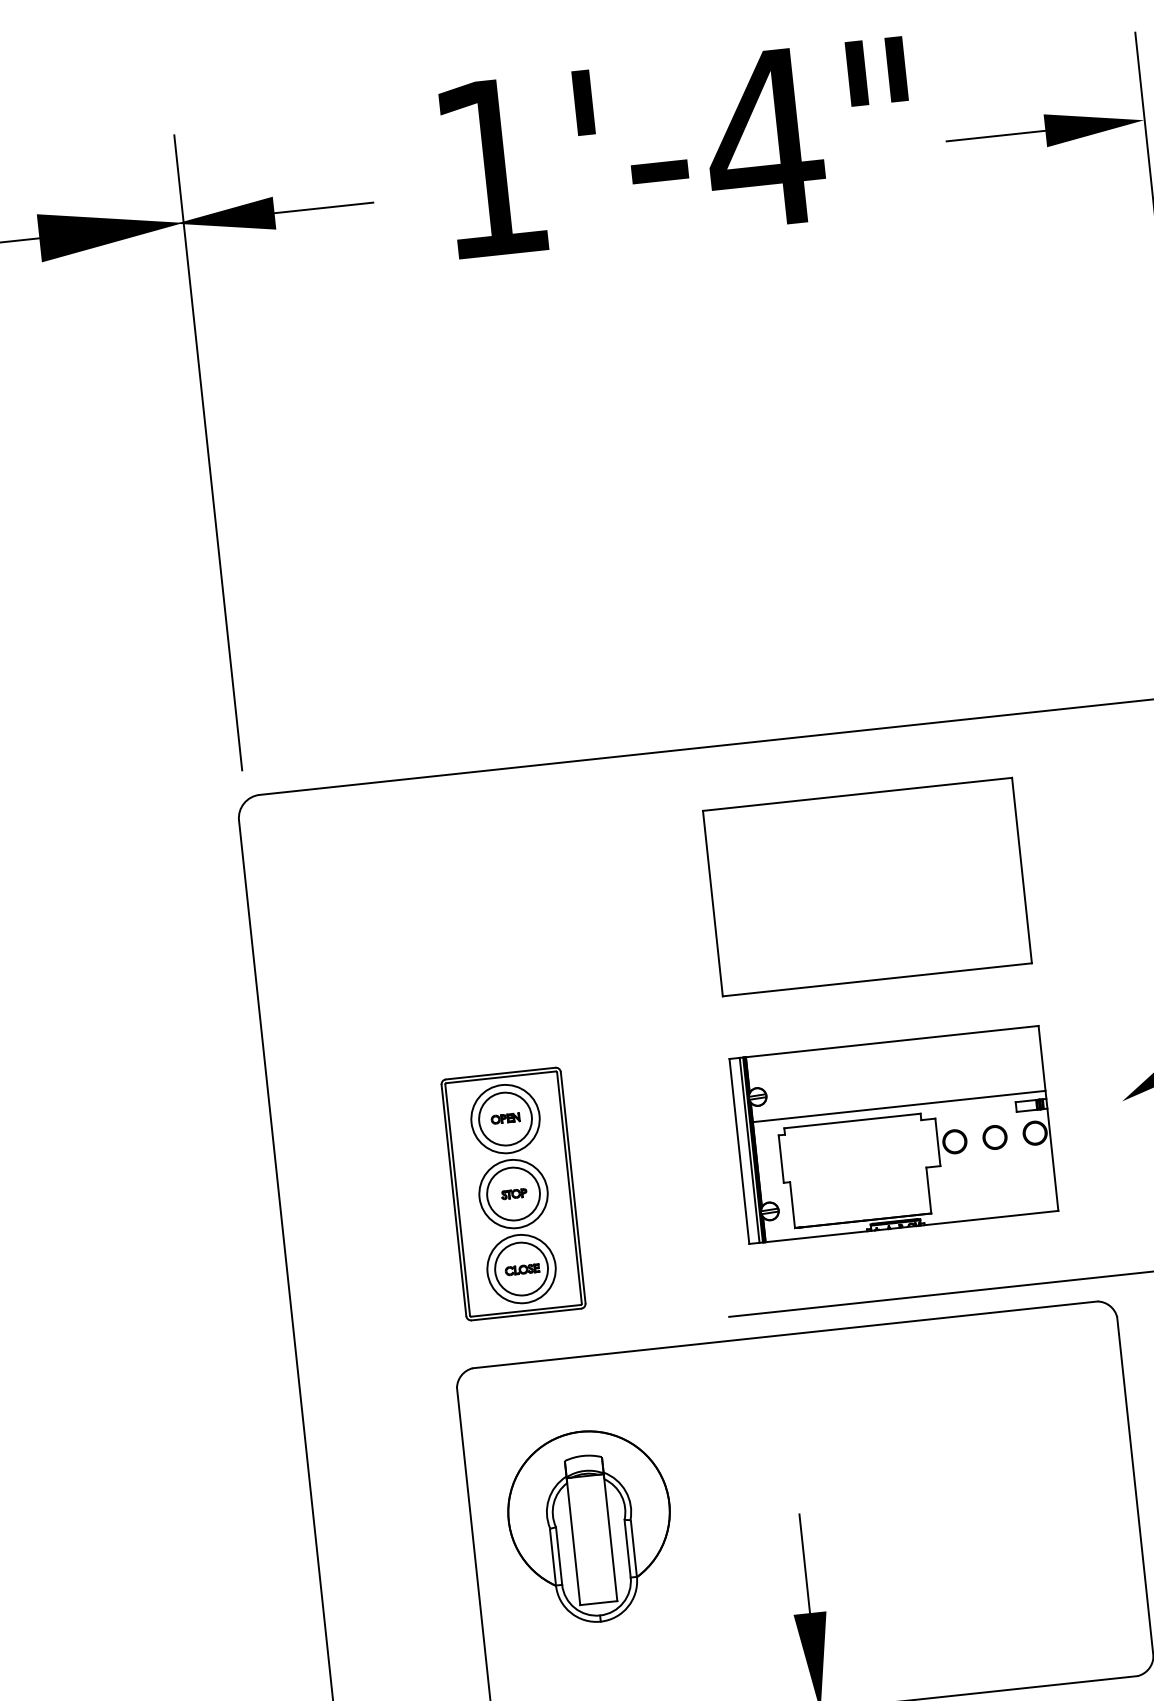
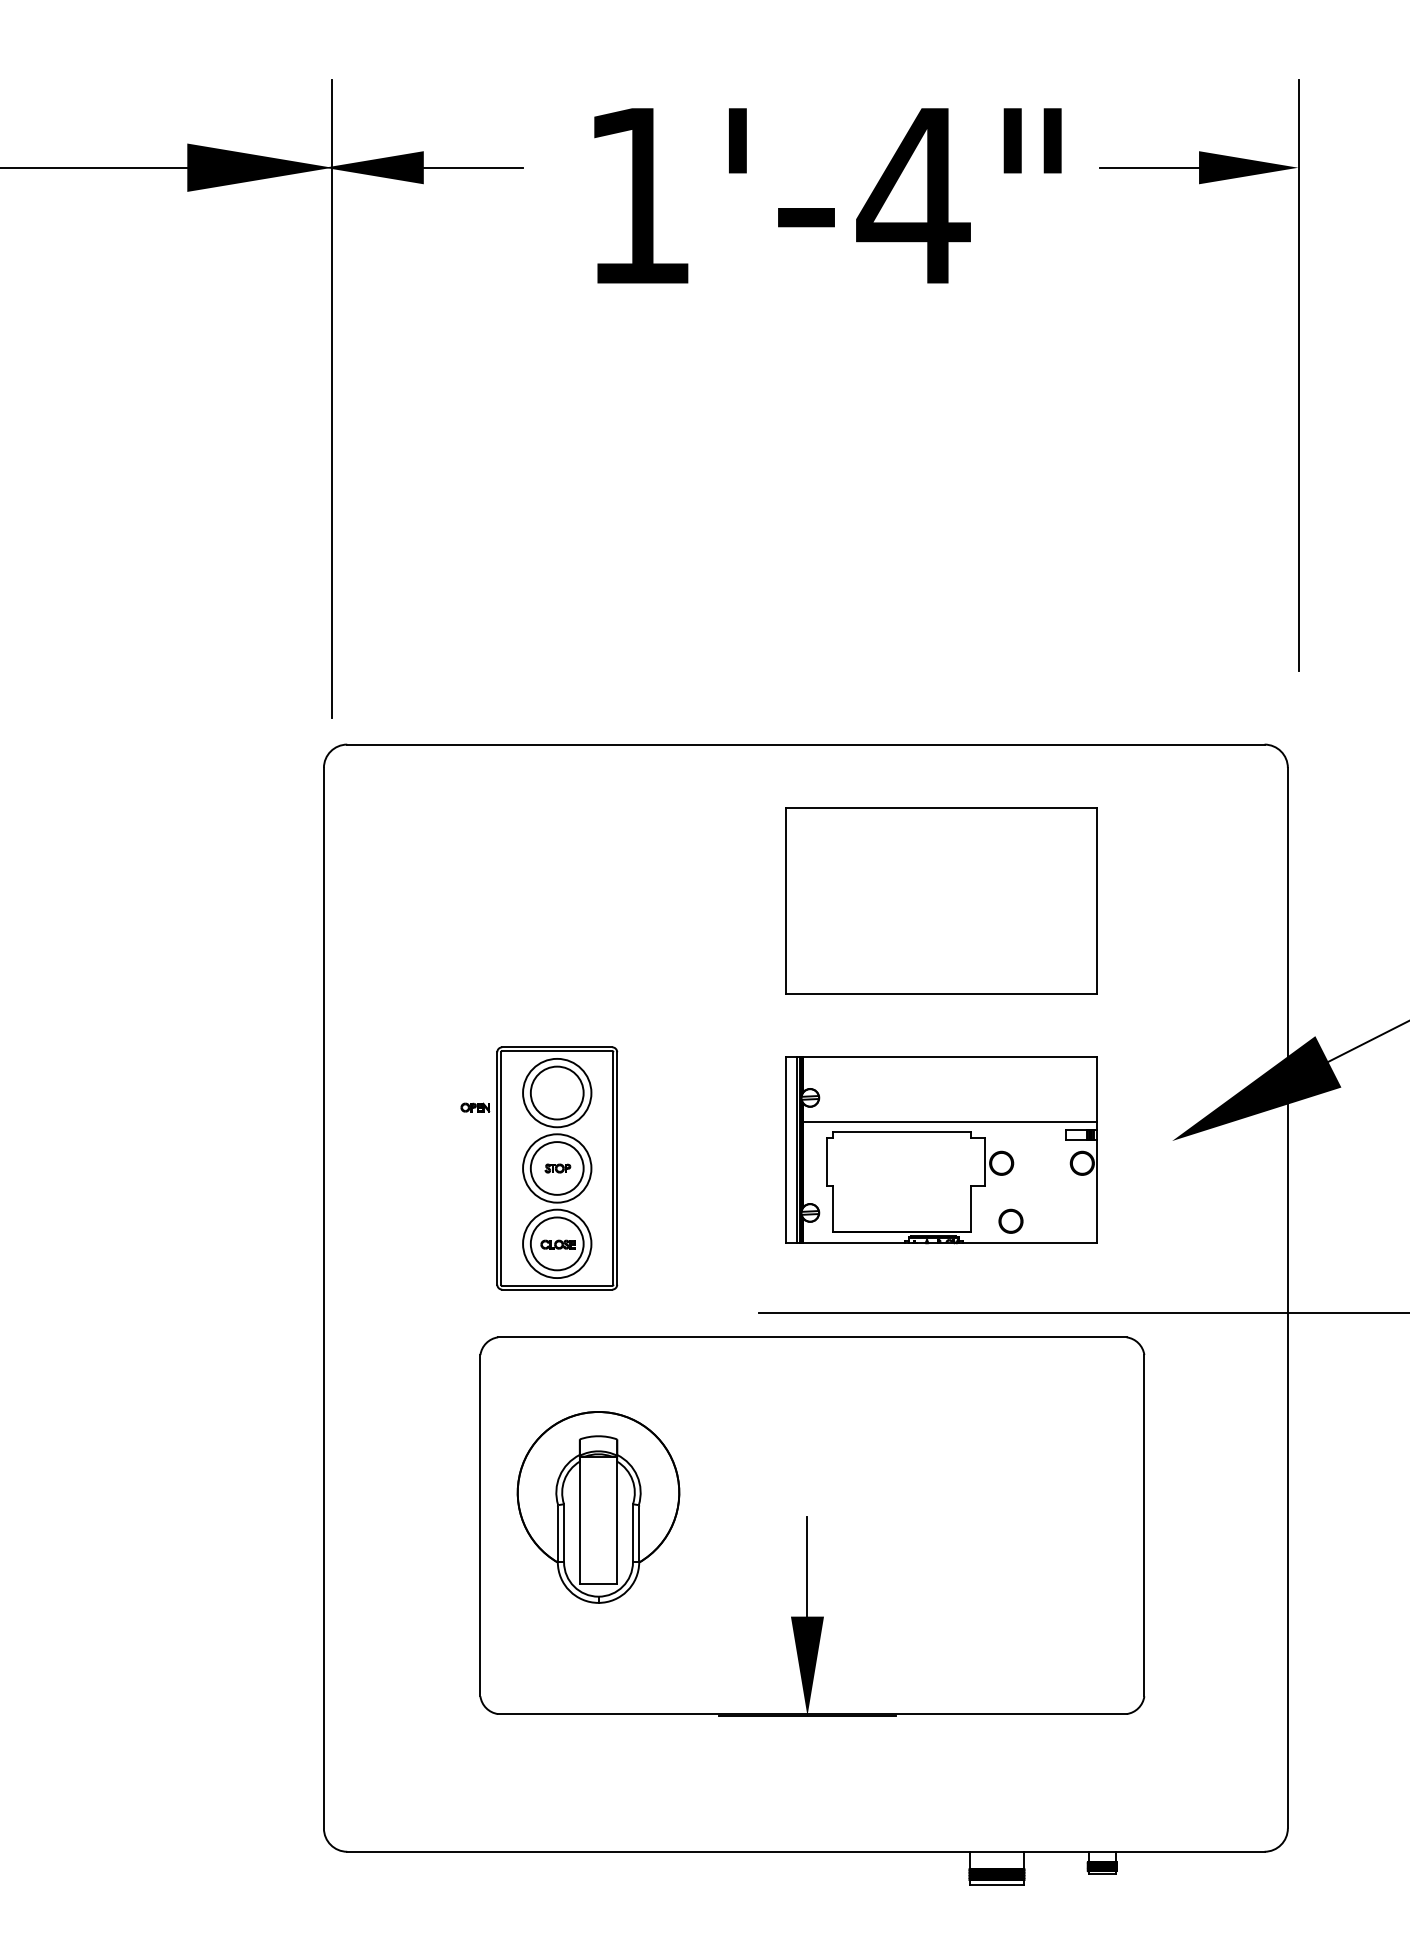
text: (678, 147) -> (827, 195), moved
part: (505, 1118) -> (475, 1107), moved
part: (994, 1136) -> (1010, 1220), moved

